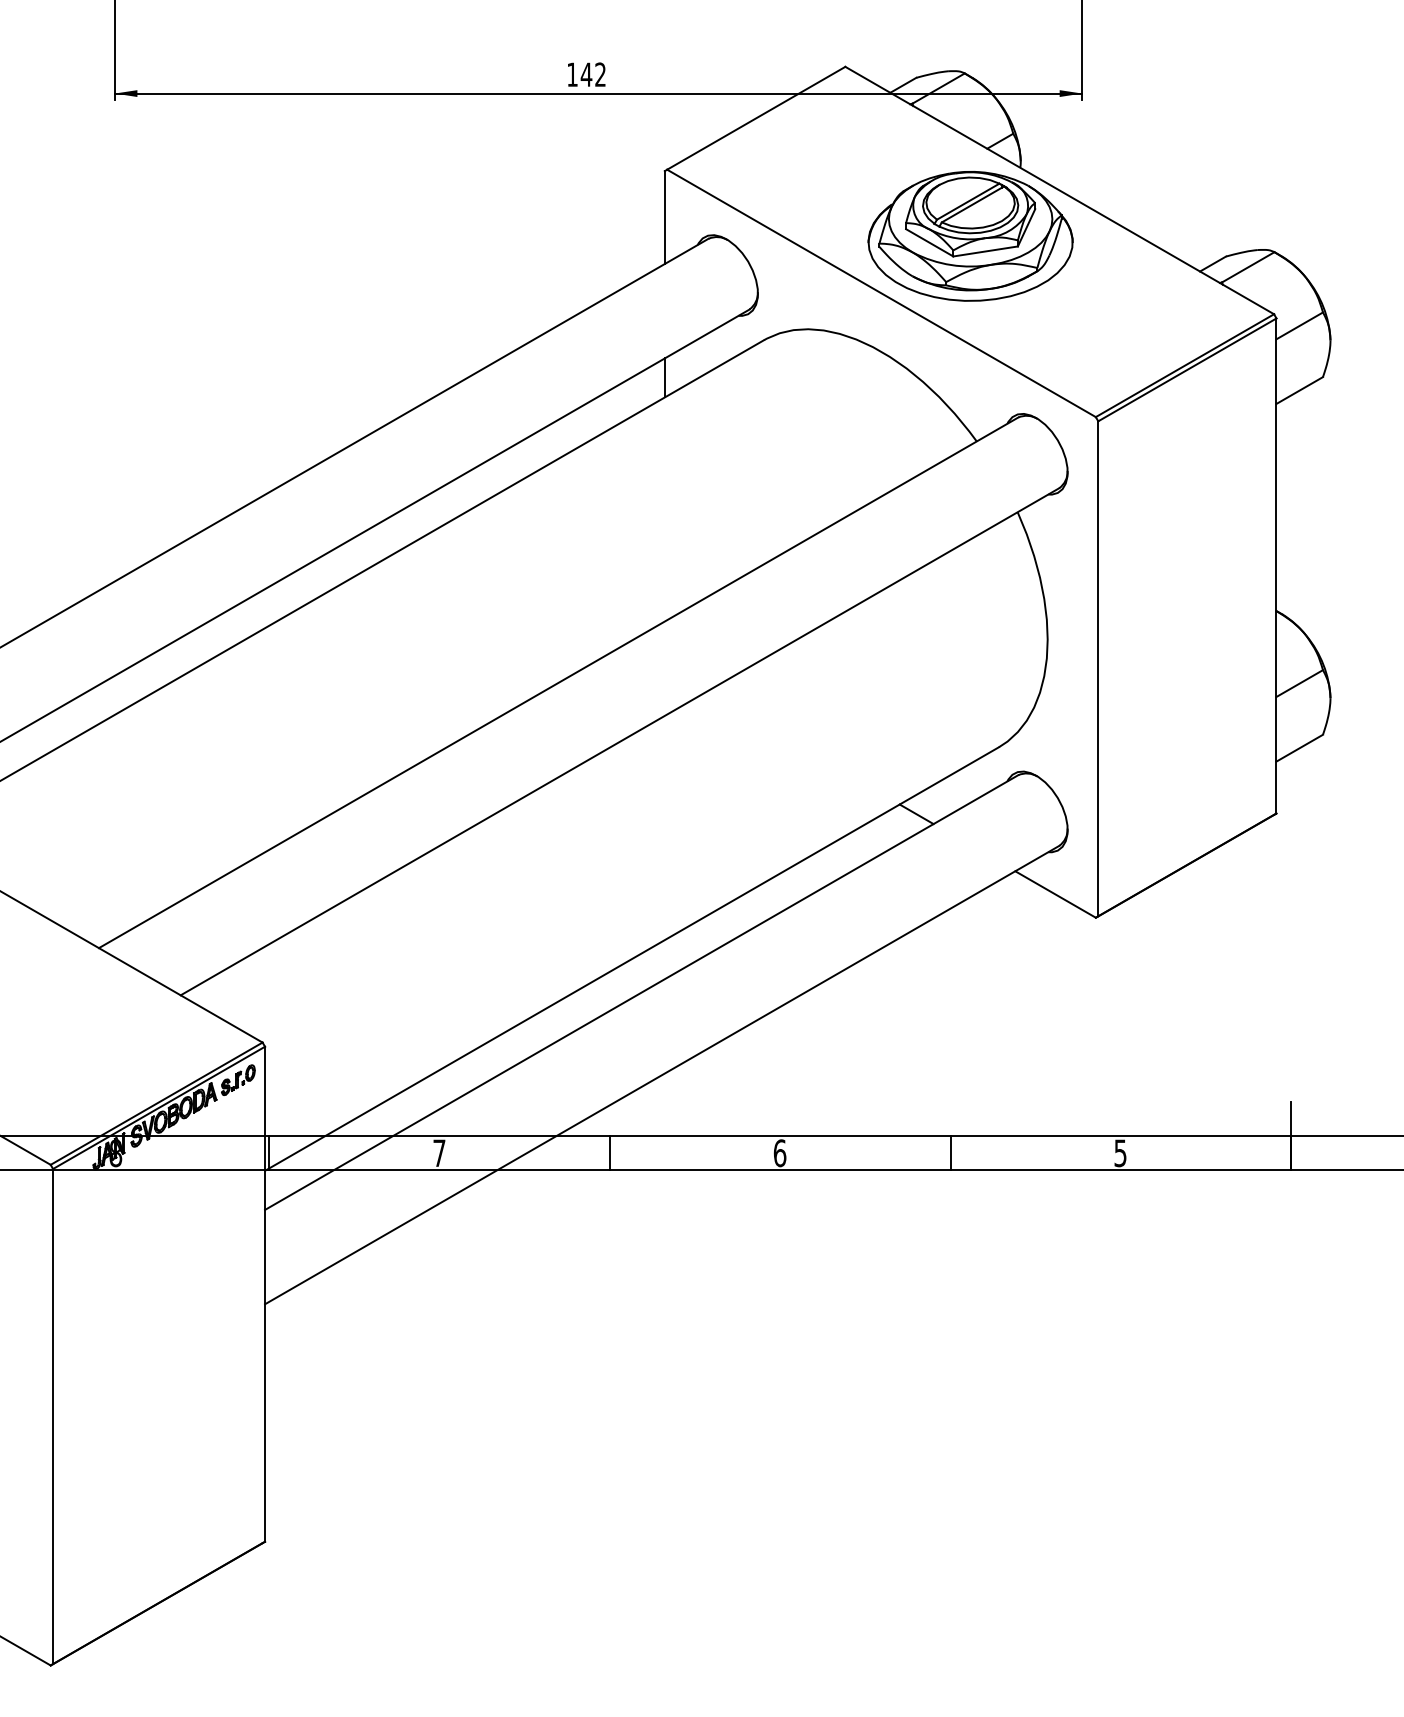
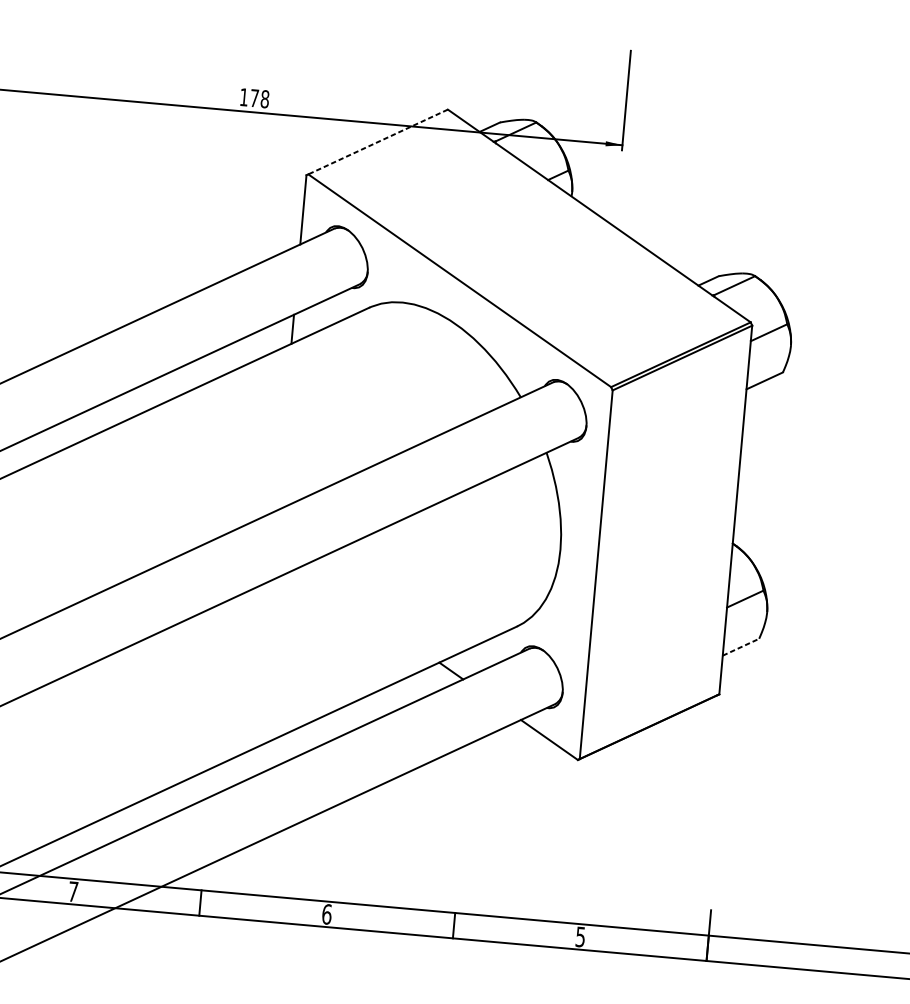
text: (593, 74) -> (259, 98), 142 -> 178
line: (756, 118) -> (378, 142), solid -> dashed
part: (970, 236) -> (529, 244), removed
line: (1299, 748) -> (740, 647), solid -> dashed

